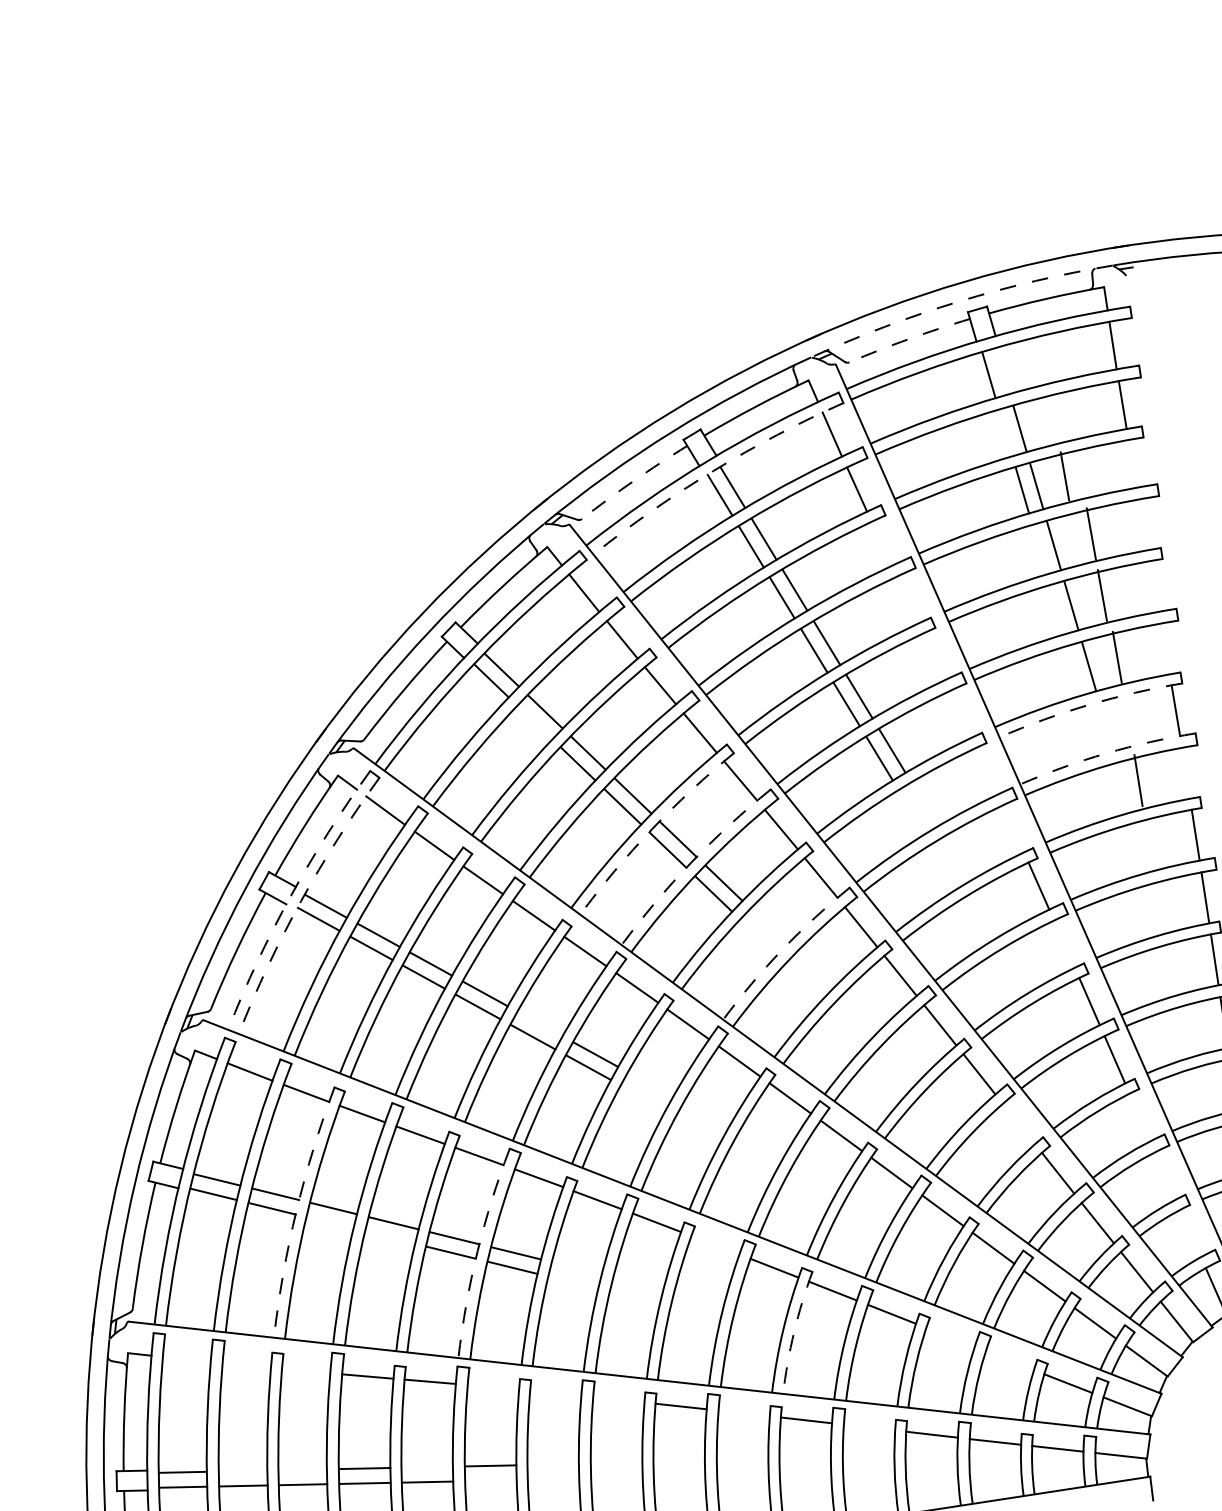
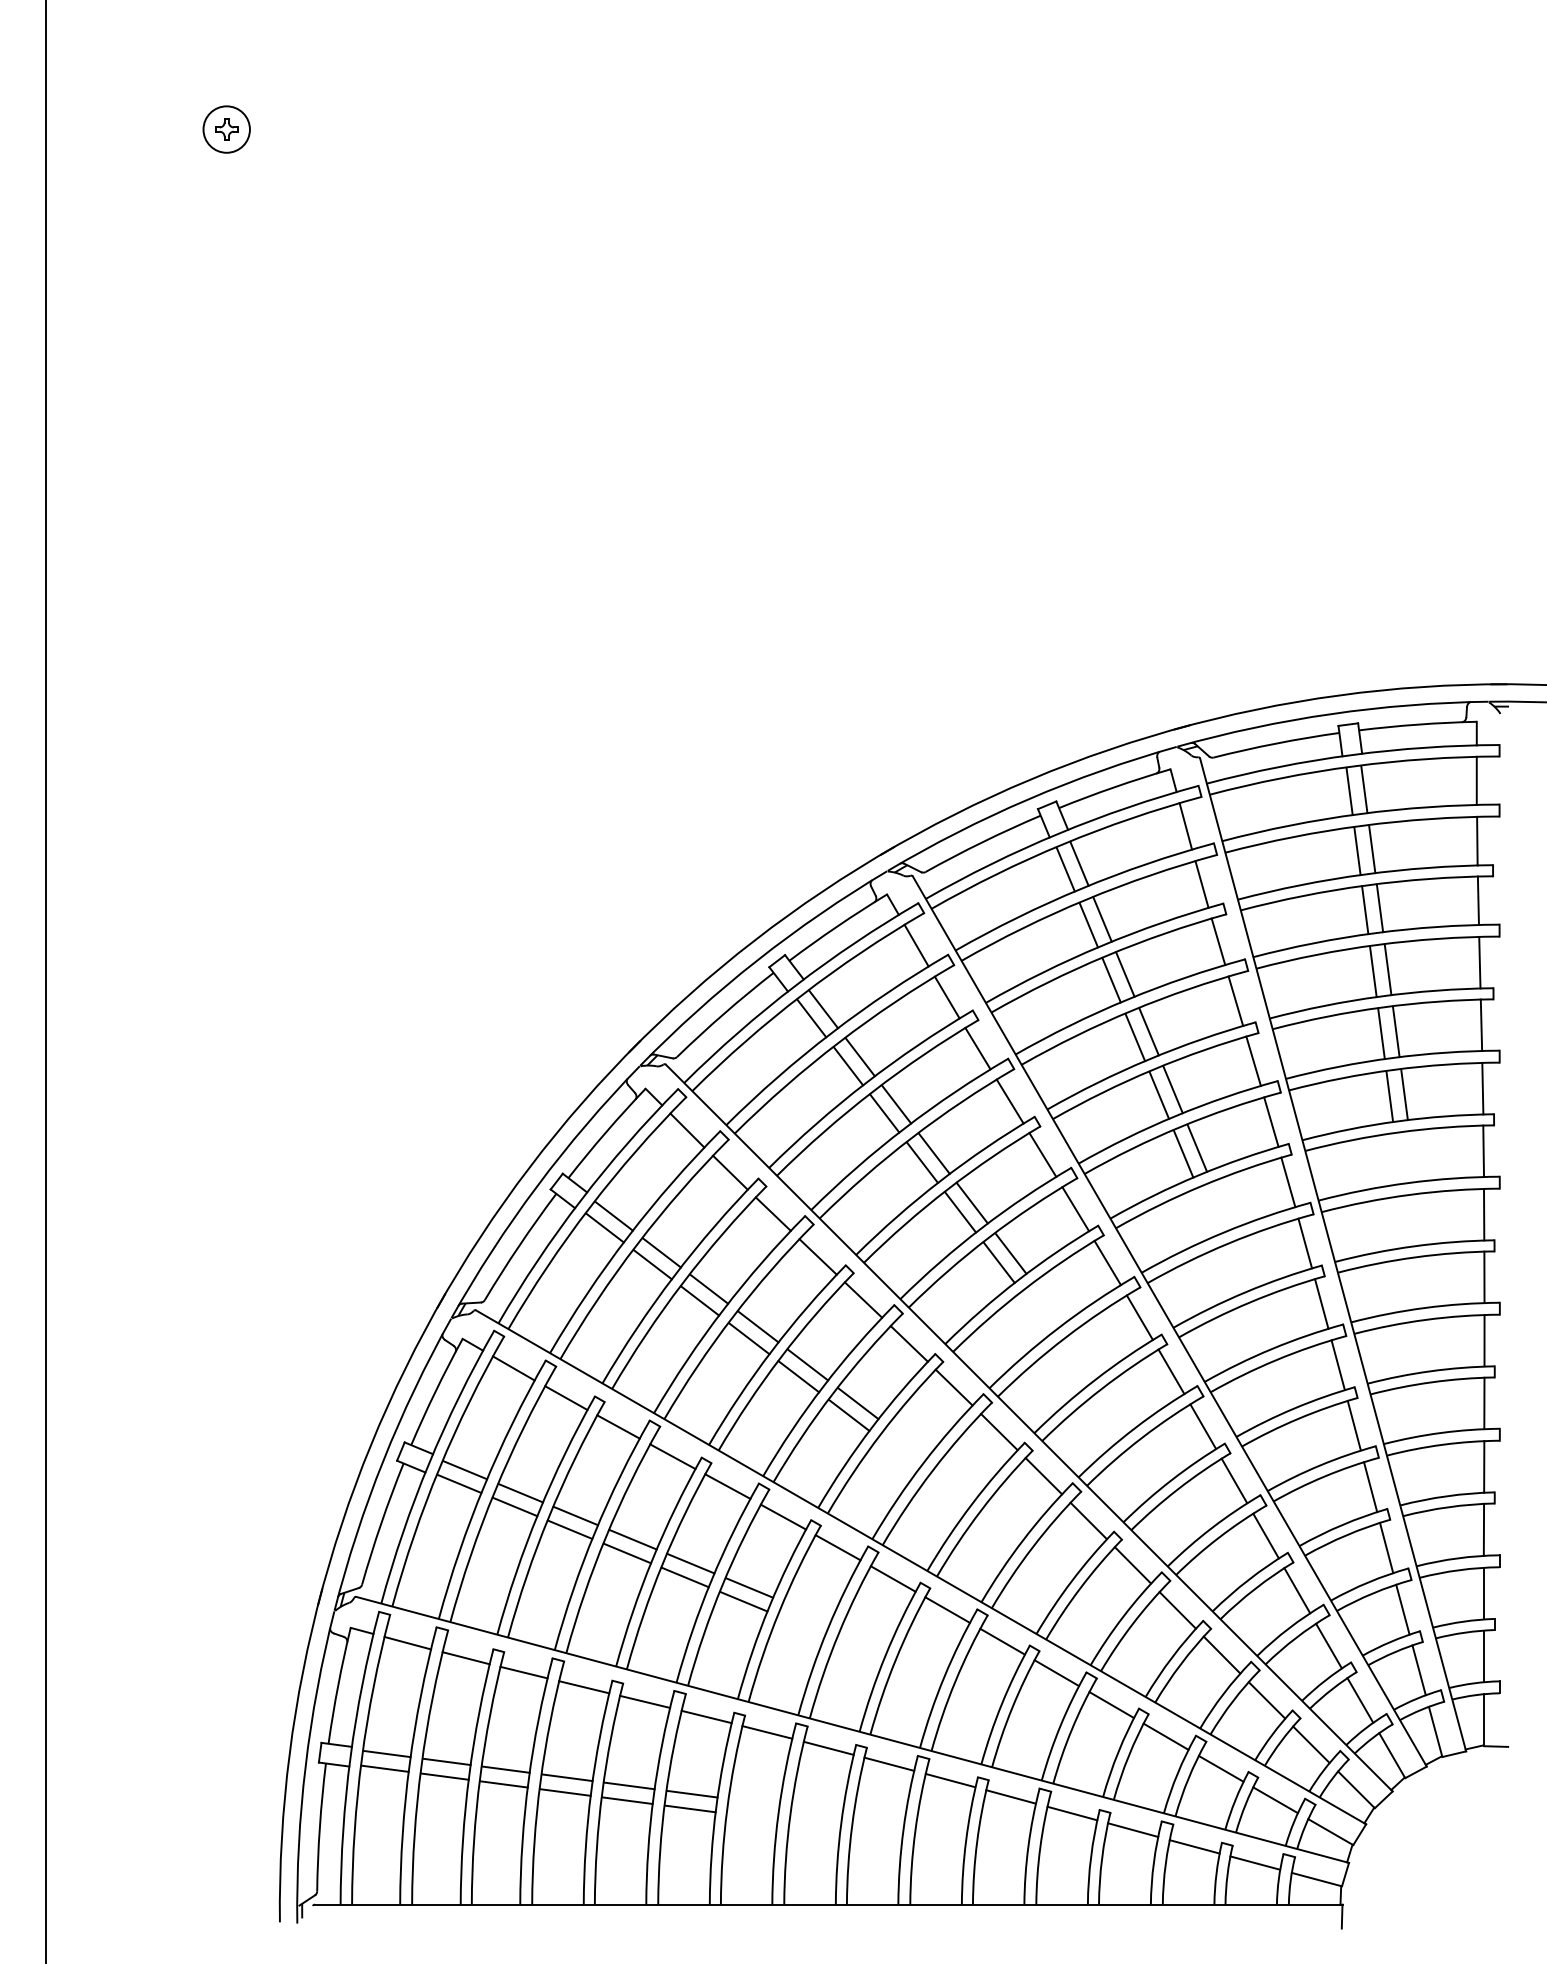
arc: (959, 301) -> (1331, 714), dashed -> solid
arc: (909, 338) -> (1276, 743), dashed -> solid
line: (1003, 371) -> (1364, 789), added
line: (1005, 433) -> (1357, 851), added
arc: (714, 470) -> (1063, 844), dashed -> solid
line: (1063, 476) -> (1477, 900), moved
arc: (633, 481) -> (982, 842), dashed -> solid
line: (1090, 533) -> (1479, 962), moved
line: (882, 543) -> (1218, 941), added
line: (1038, 549) -> (1372, 971), added
line: (1102, 594) -> (1481, 1024), moved
line: (907, 599) -> (1235, 1000), added
line: (1057, 609) -> (1381, 1033), added
line: (934, 655) -> (1253, 1060), added
line: (1116, 657) -> (1482, 1088), moved
line: (1074, 670) -> (1389, 1096), added
arc: (1088, 704) -> (1398, 1132), dashed -> solid
line: (961, 713) -> (1271, 1121), added
line: (535, 722) -> (848, 1066), added
arc: (1106, 753) -> (1408, 1183), dashed -> solid
line: (987, 771) -> (1288, 1182), added
line: (1138, 780) -> (1484, 1214), moved
line: (1013, 828) -> (1305, 1243), added
arc: (651, 829) -> (947, 1189), dashed -> solid
arc: (691, 862) -> (981, 1228), dashed -> solid
arc: (290, 895) -> (580, 1200), dashed -> solid
arc: (300, 901) -> (589, 1207), dashed -> solid
line: (1063, 943) -> (1337, 1364), added
arc: (782, 950) -> (1058, 1328), dashed -> solid
line: (539, 1023) -> (807, 1364), added
line: (1139, 1117) -> (1386, 1547), added
line: (1018, 1123) -> (1265, 1535), added
line: (1164, 1175) -> (1402, 1609), added
arc: (296, 1210) -> (538, 1512), dashed -> solid
line: (329, 1222) -> (569, 1529), added
line: (1190, 1233) -> (1418, 1670), added
line: (390, 1237) -> (627, 1553), added
line: (715, 1244) -> (947, 1609), added
arc: (477, 1251) -> (711, 1580), dashed -> solid
arc: (794, 1331) -> (1012, 1707), dashed -> solid
line: (949, 1337) -> (1165, 1736), added
line: (186, 1359) -> (407, 1642), added
line: (1009, 1360) -> (1220, 1768), added
line: (246, 1366) -> (465, 1658), added
line: (305, 1371) -> (523, 1672), added
line: (493, 1386) -> (706, 1716), added
line: (555, 1393) -> (767, 1732), added
line: (618, 1399) -> (828, 1747), added
line: (744, 1413) -> (950, 1780), added
line: (869, 1427) -> (1072, 1813), added
line: (426, 1466) -> (628, 1785), added
line: (302, 1469) -> (505, 1769), added
line: (242, 1470) -> (446, 1761), added
line: (490, 1480) -> (689, 1808), added

